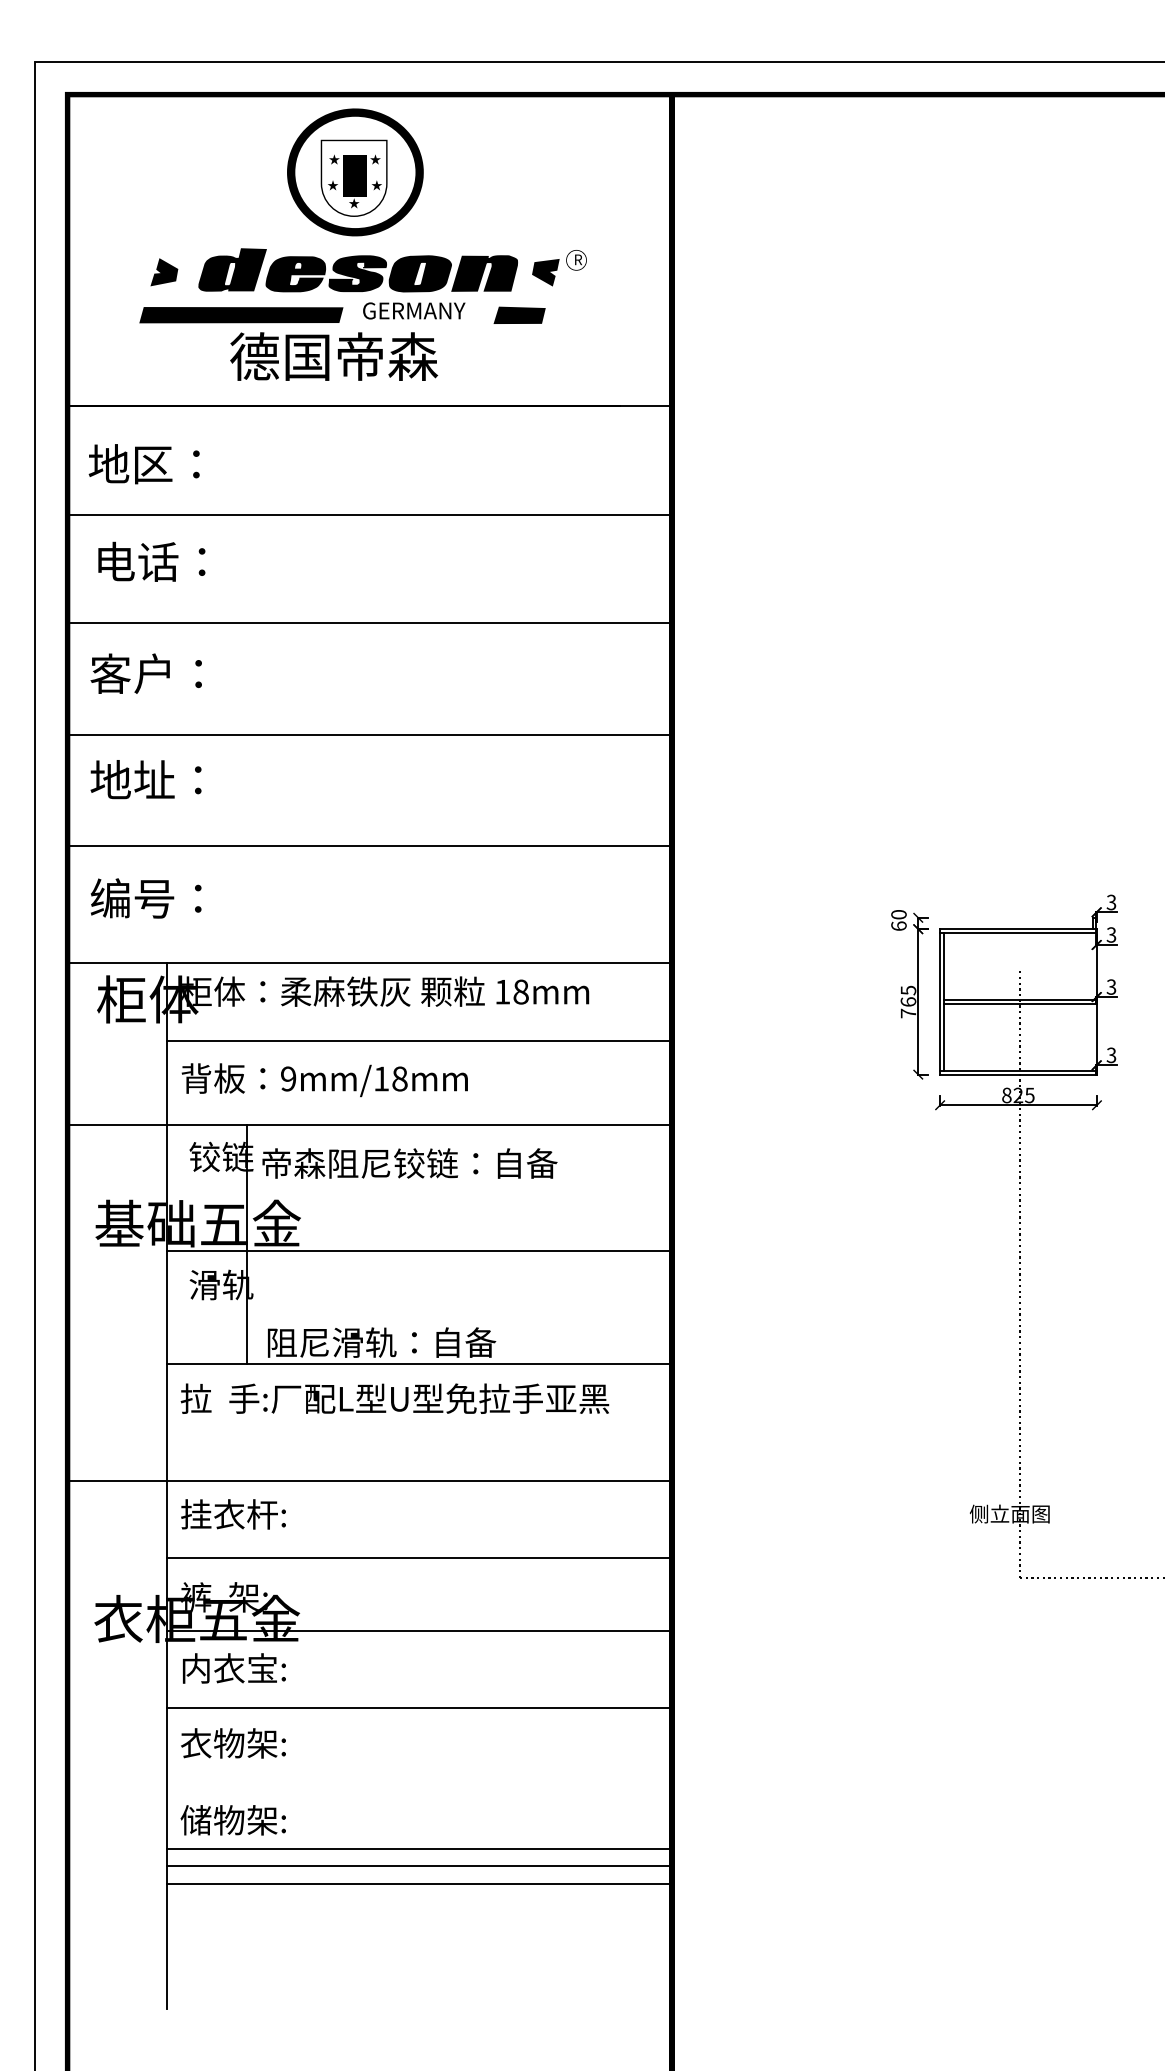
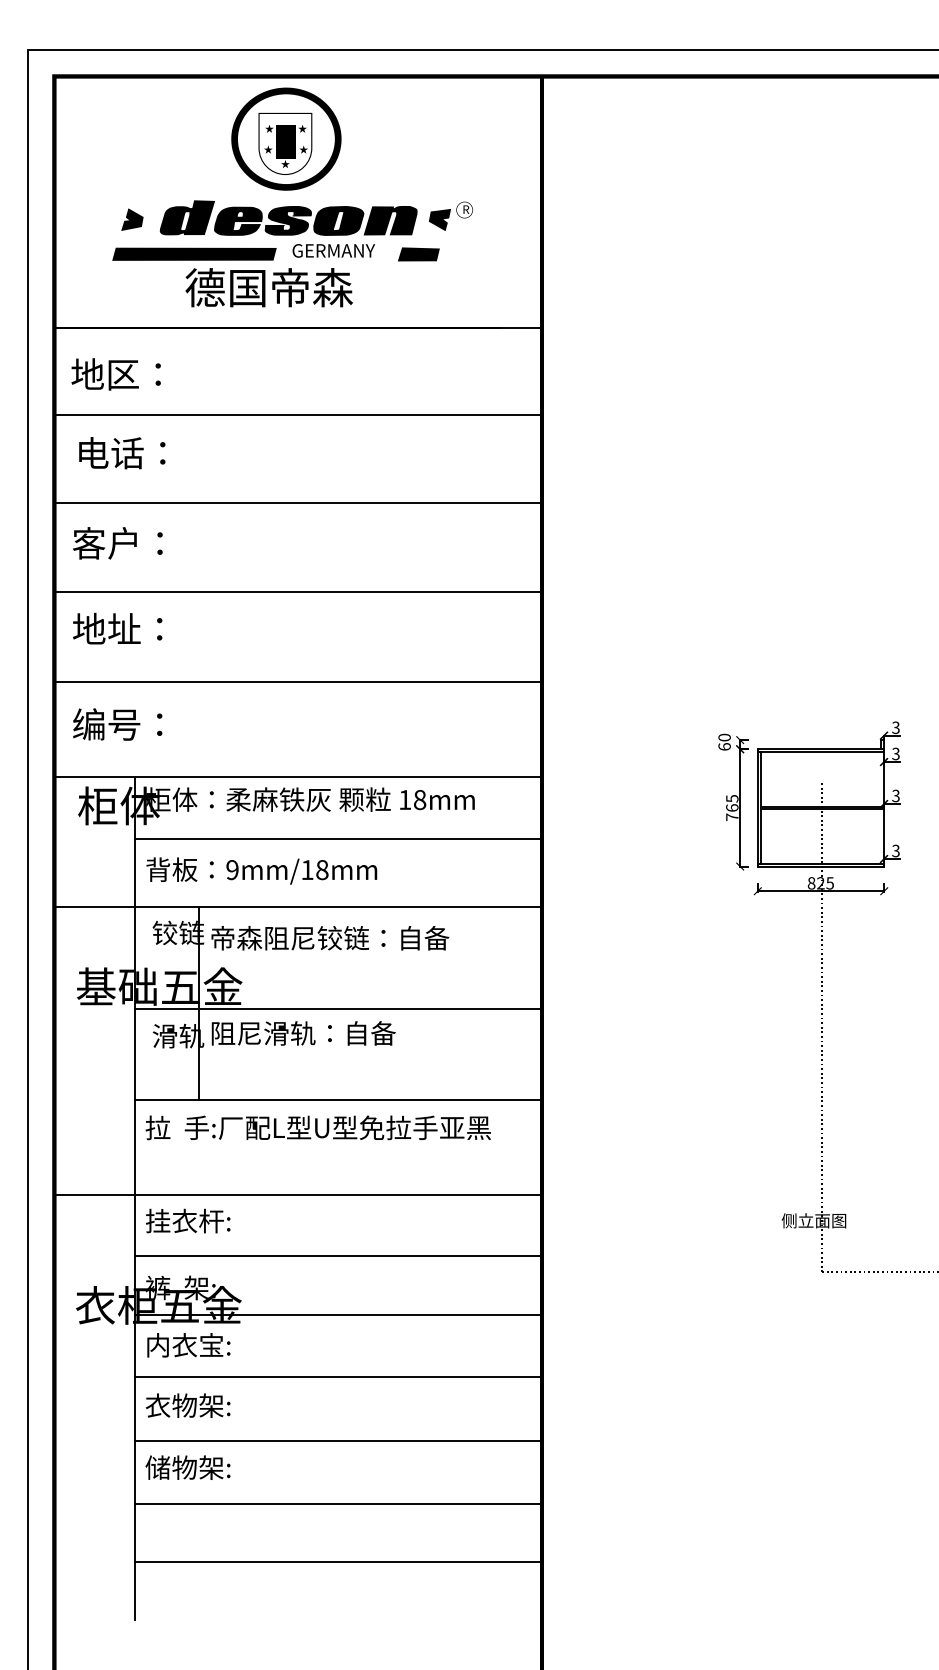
text: (382, 1342) -> (304, 1033), moved
line: (419, 1848) -> (338, 1441), moved
line: (419, 1883) -> (338, 1561), moved

